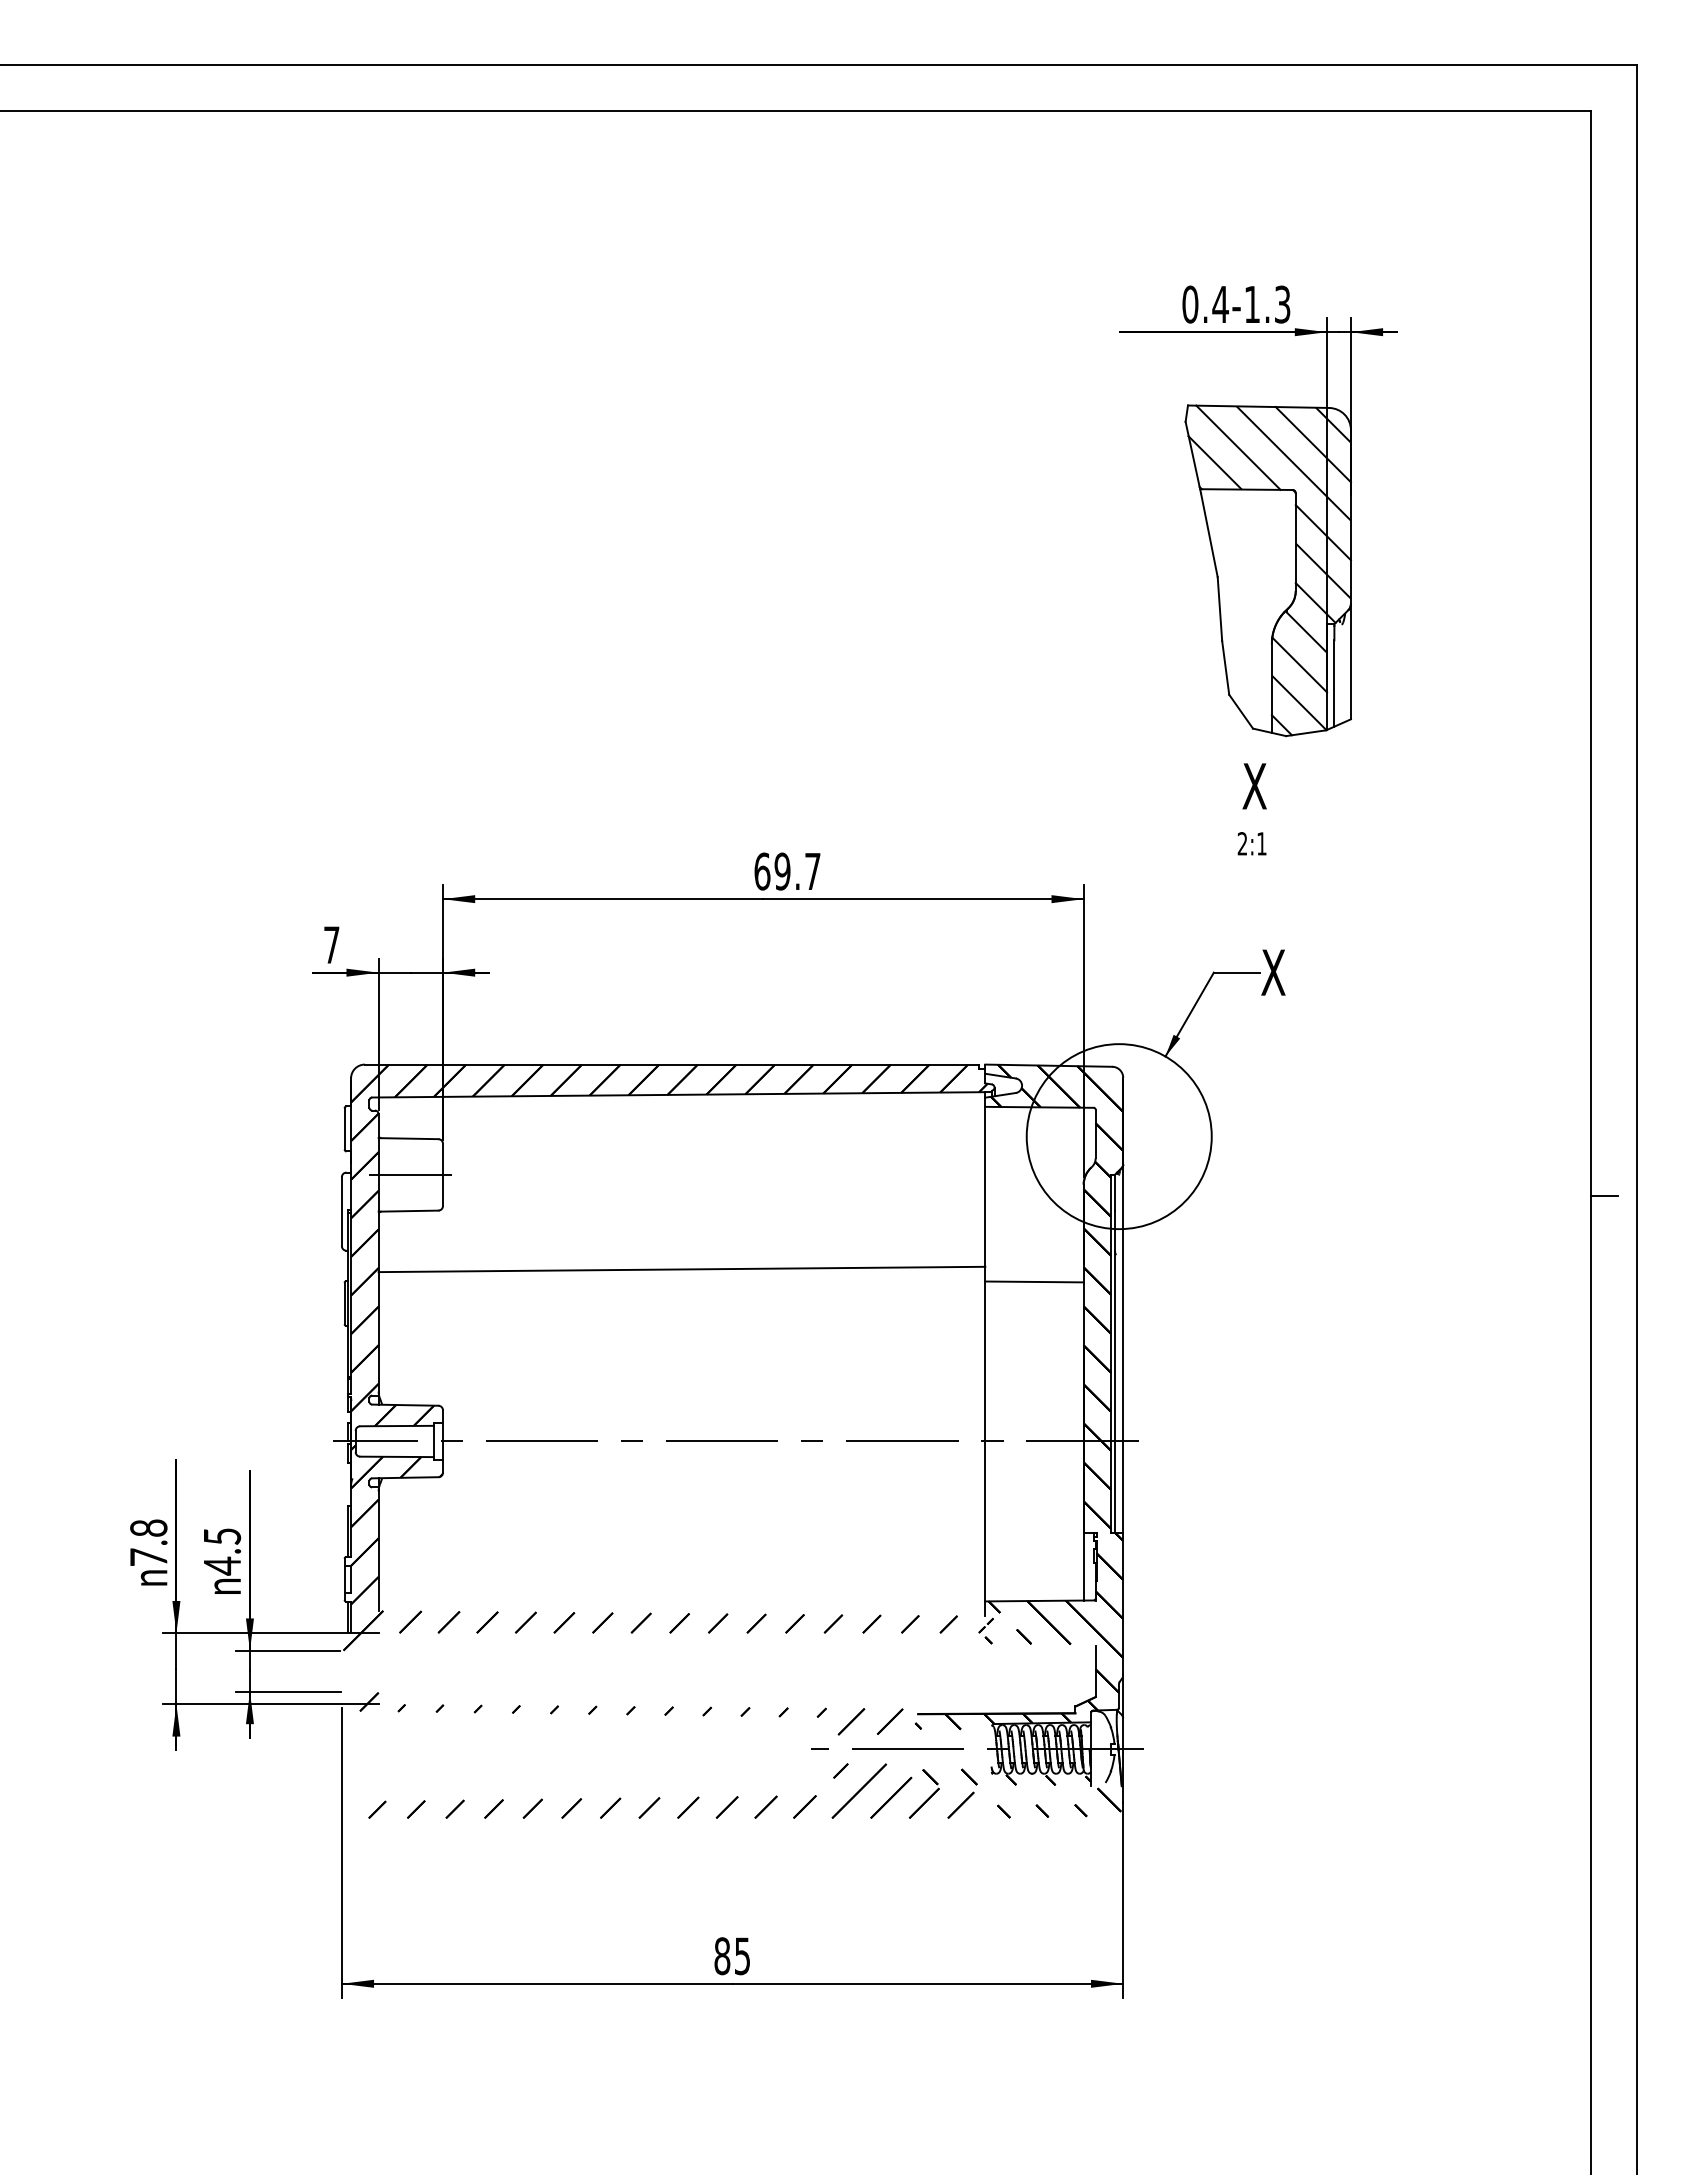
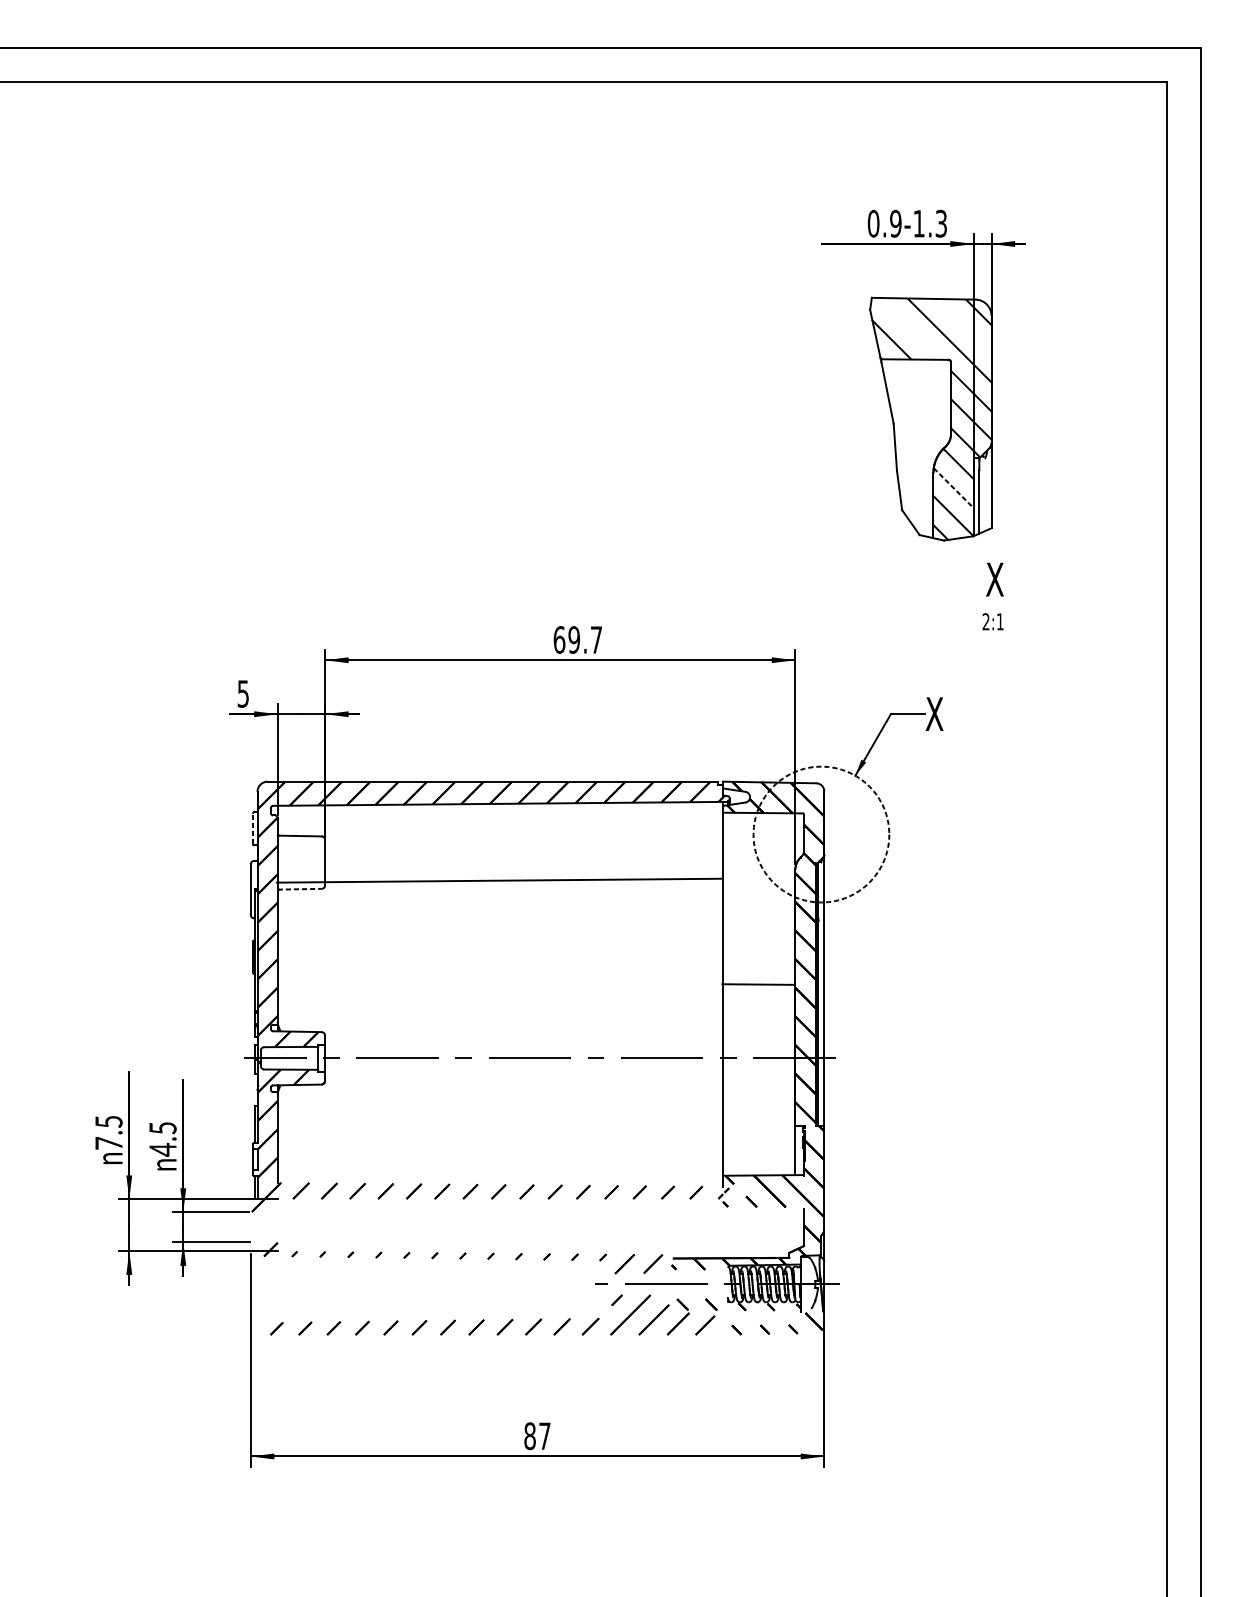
text: (1220, 304) -> (895, 223), 0.4-1.3 -> 0.9-1.3
line: (1312, 444) -> (963, 326), removed
line: (1238, 447) -> (908, 328), removed
line: (1299, 664) -> (953, 487), solid -> dashed
text: (1251, 809) -> (992, 596), moved
text: (331, 945) -> (243, 694), 7 -> 5
line: (344, 1128) -> (252, 828), solid -> dashed
circle: (1118, 1136) -> (820, 834), solid -> dashed
line: (410, 1174) -> (301, 862), removed
line: (1604, 1195) -> (1177, 877), removed
line: (408, 1211) -> (299, 889), solid -> dashed
line: (681, 1269) -> (499, 880), moved
line: (1034, 1281) -> (758, 984), moved
text: (148, 1527) -> (108, 1121), 7.8 -> 7.5
text: (742, 1956) -> (544, 1436), 85 -> 87

